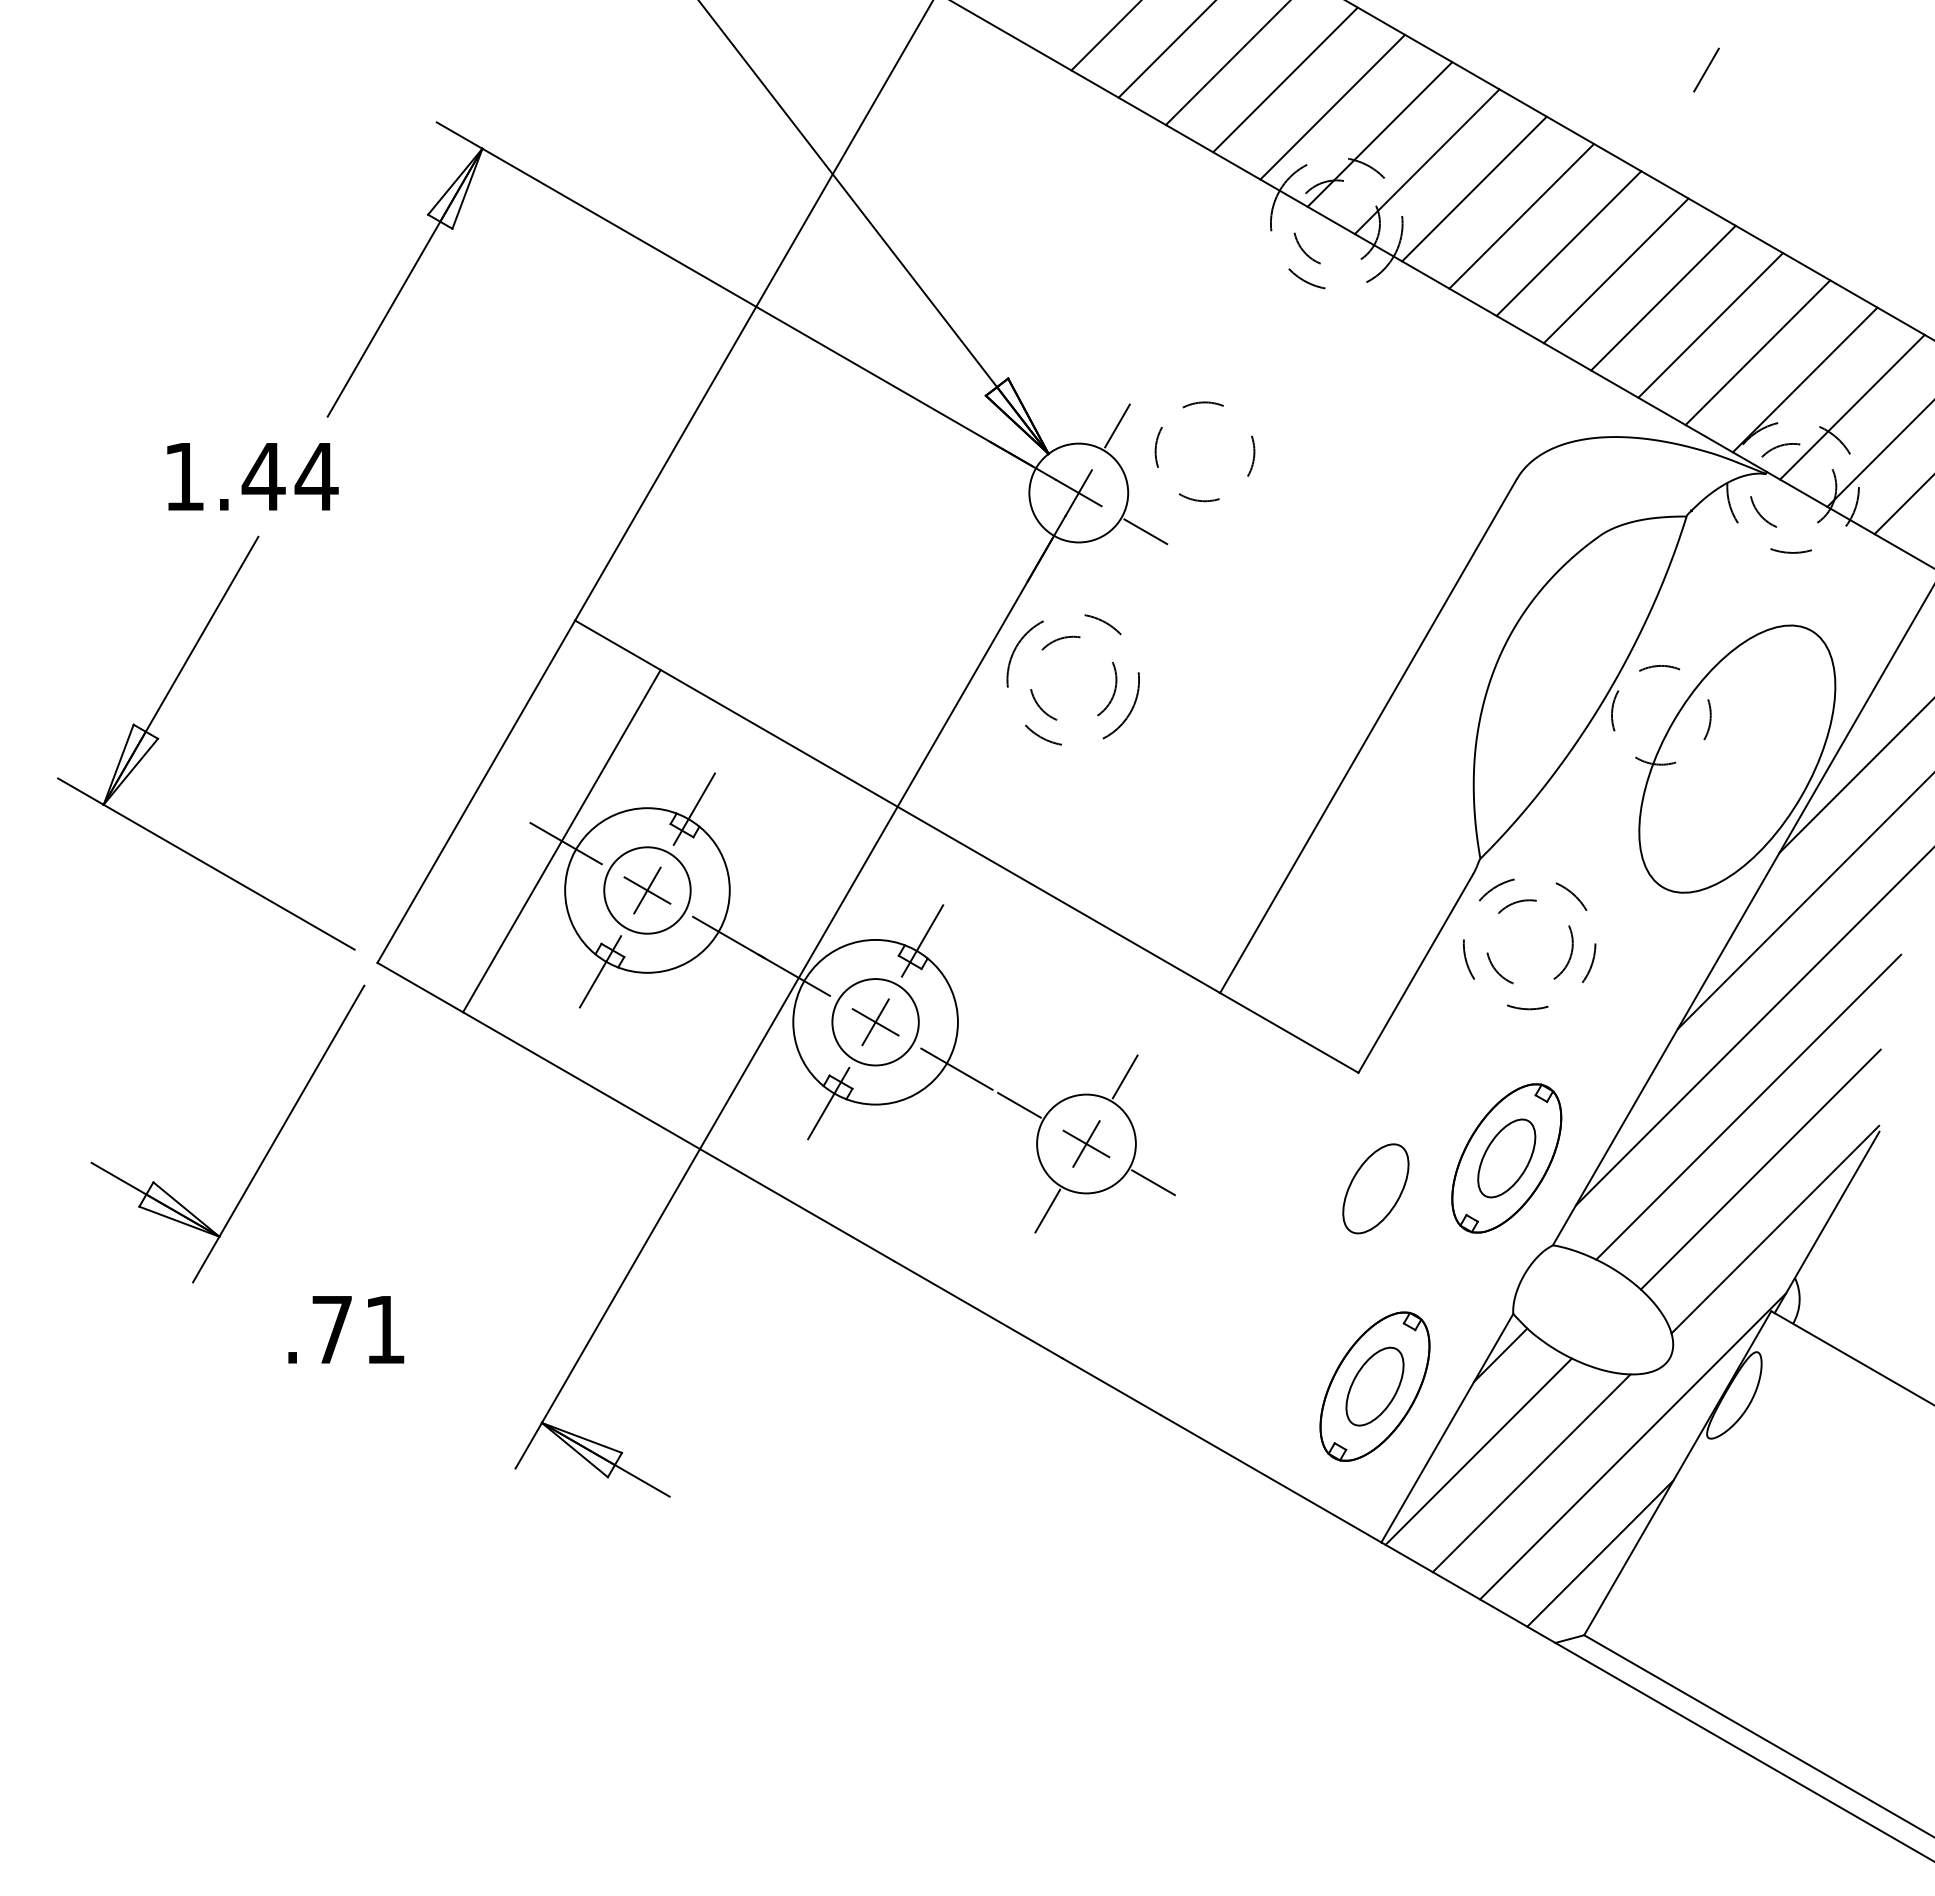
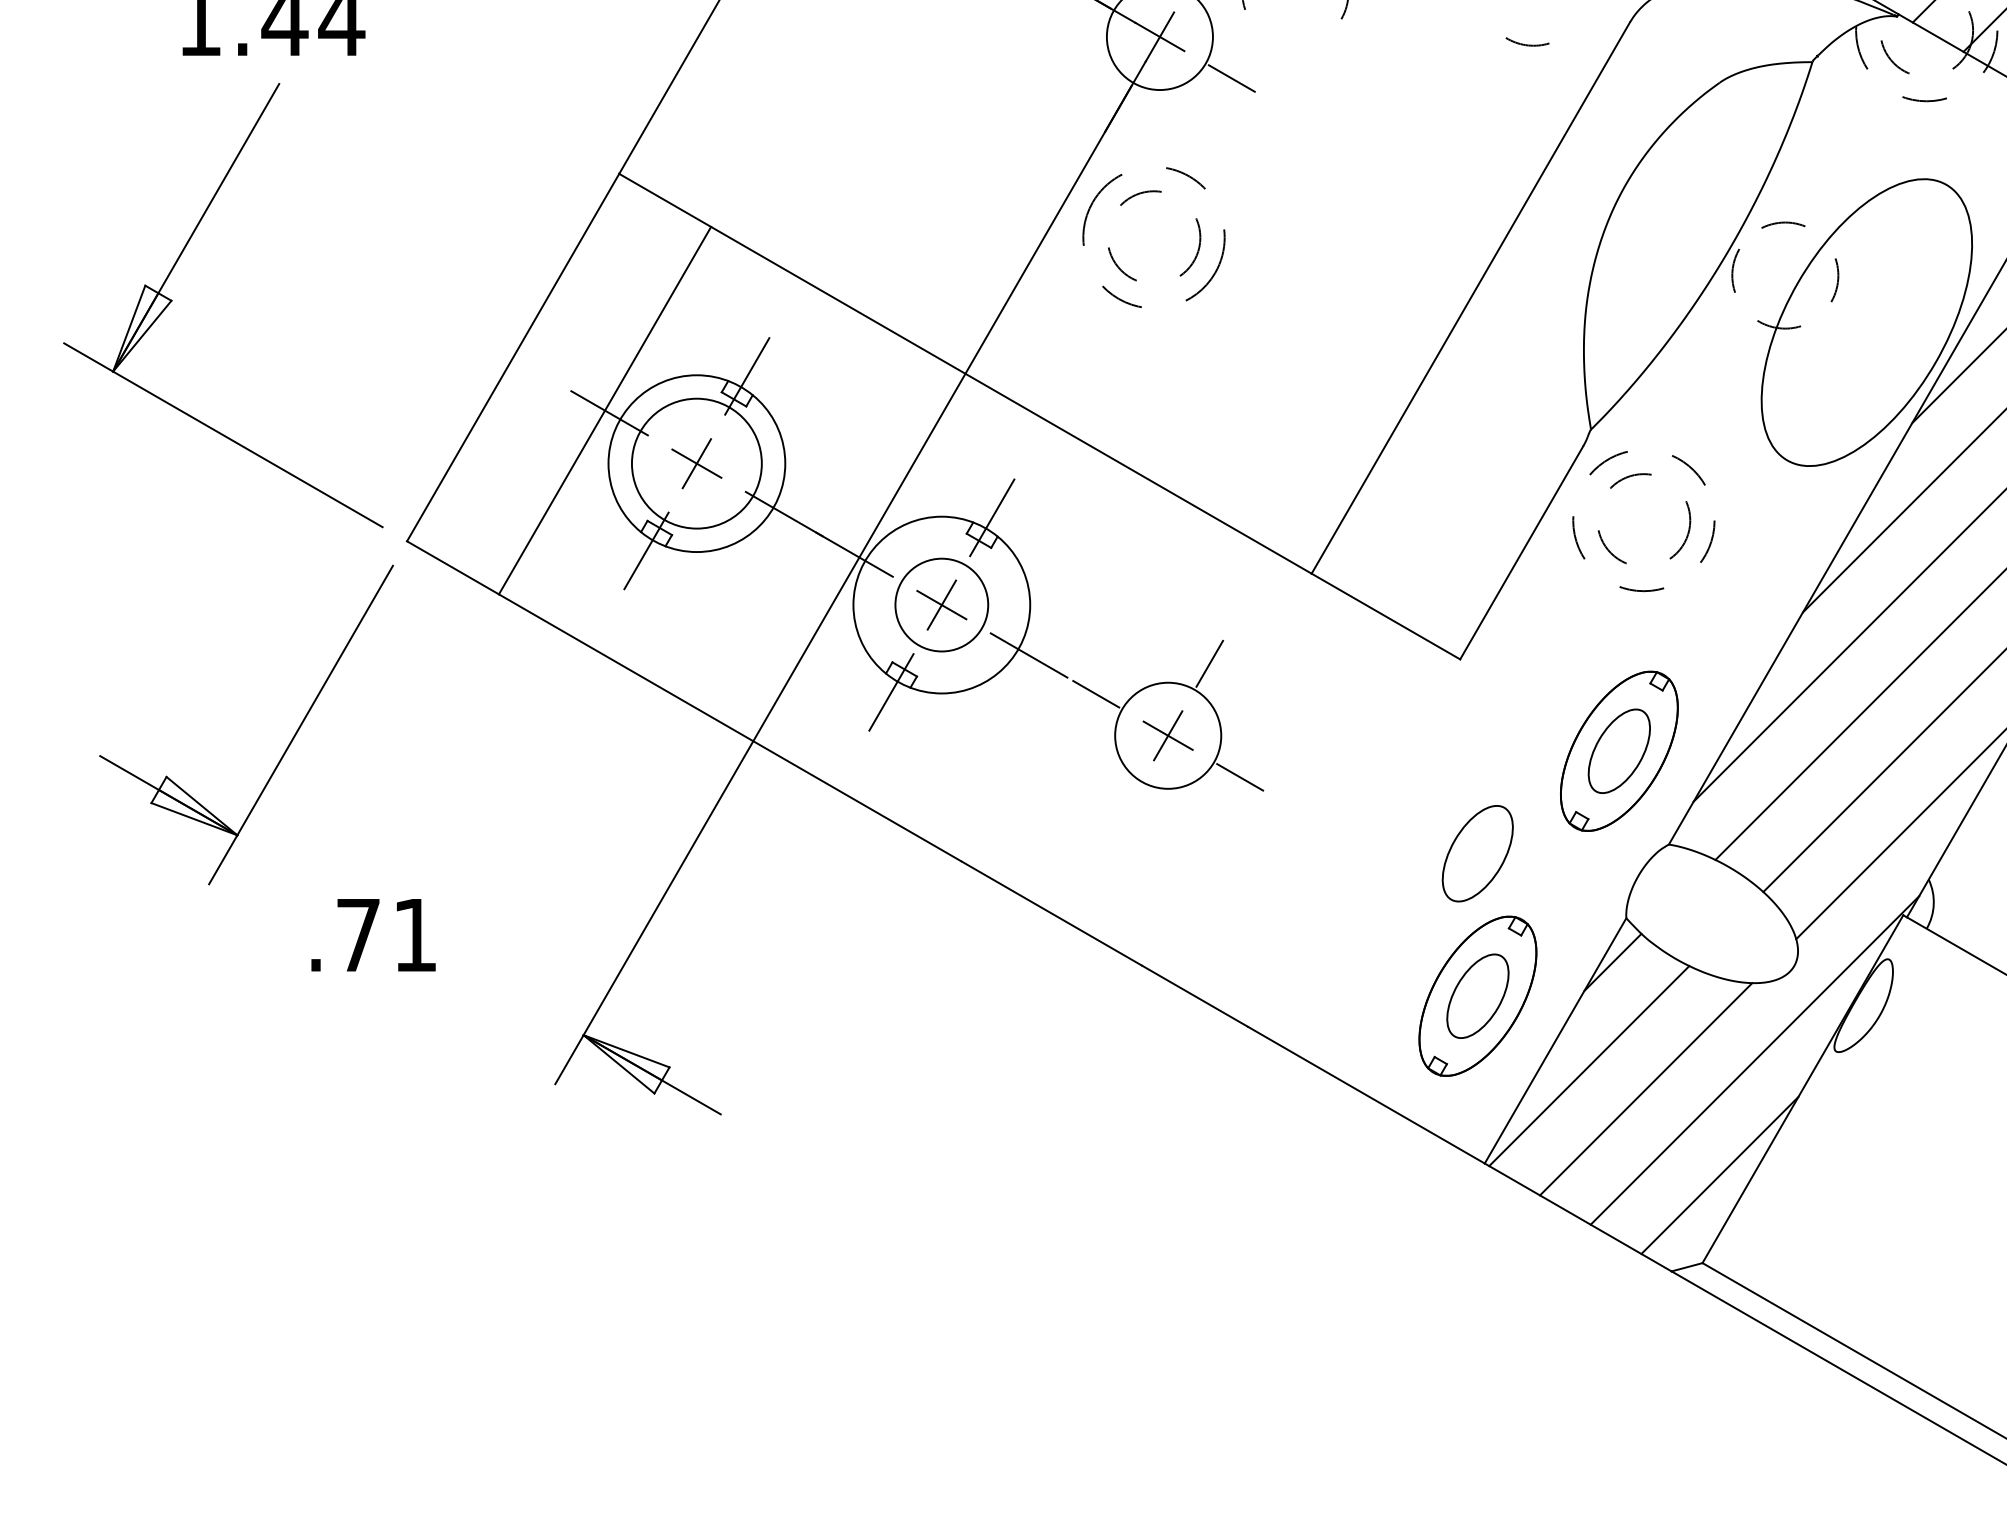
arc: (1198, 499) -> (1526, 43), moved
circle: (647, 890) -> (696, 463), size x1.4
part: (1375, 1188) -> (1477, 853), moved
line: (1047, 1210) -> (1126, 807), removed

